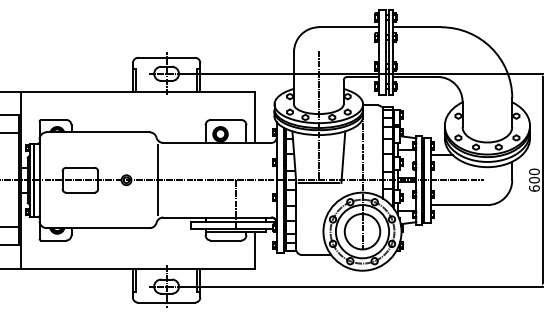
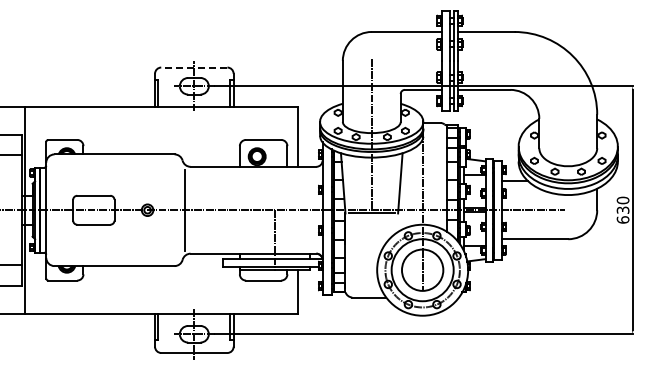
line: (165, 57) -> (193, 67), solid -> dashed
text: (533, 179) -> (622, 209), 600 -> 630

